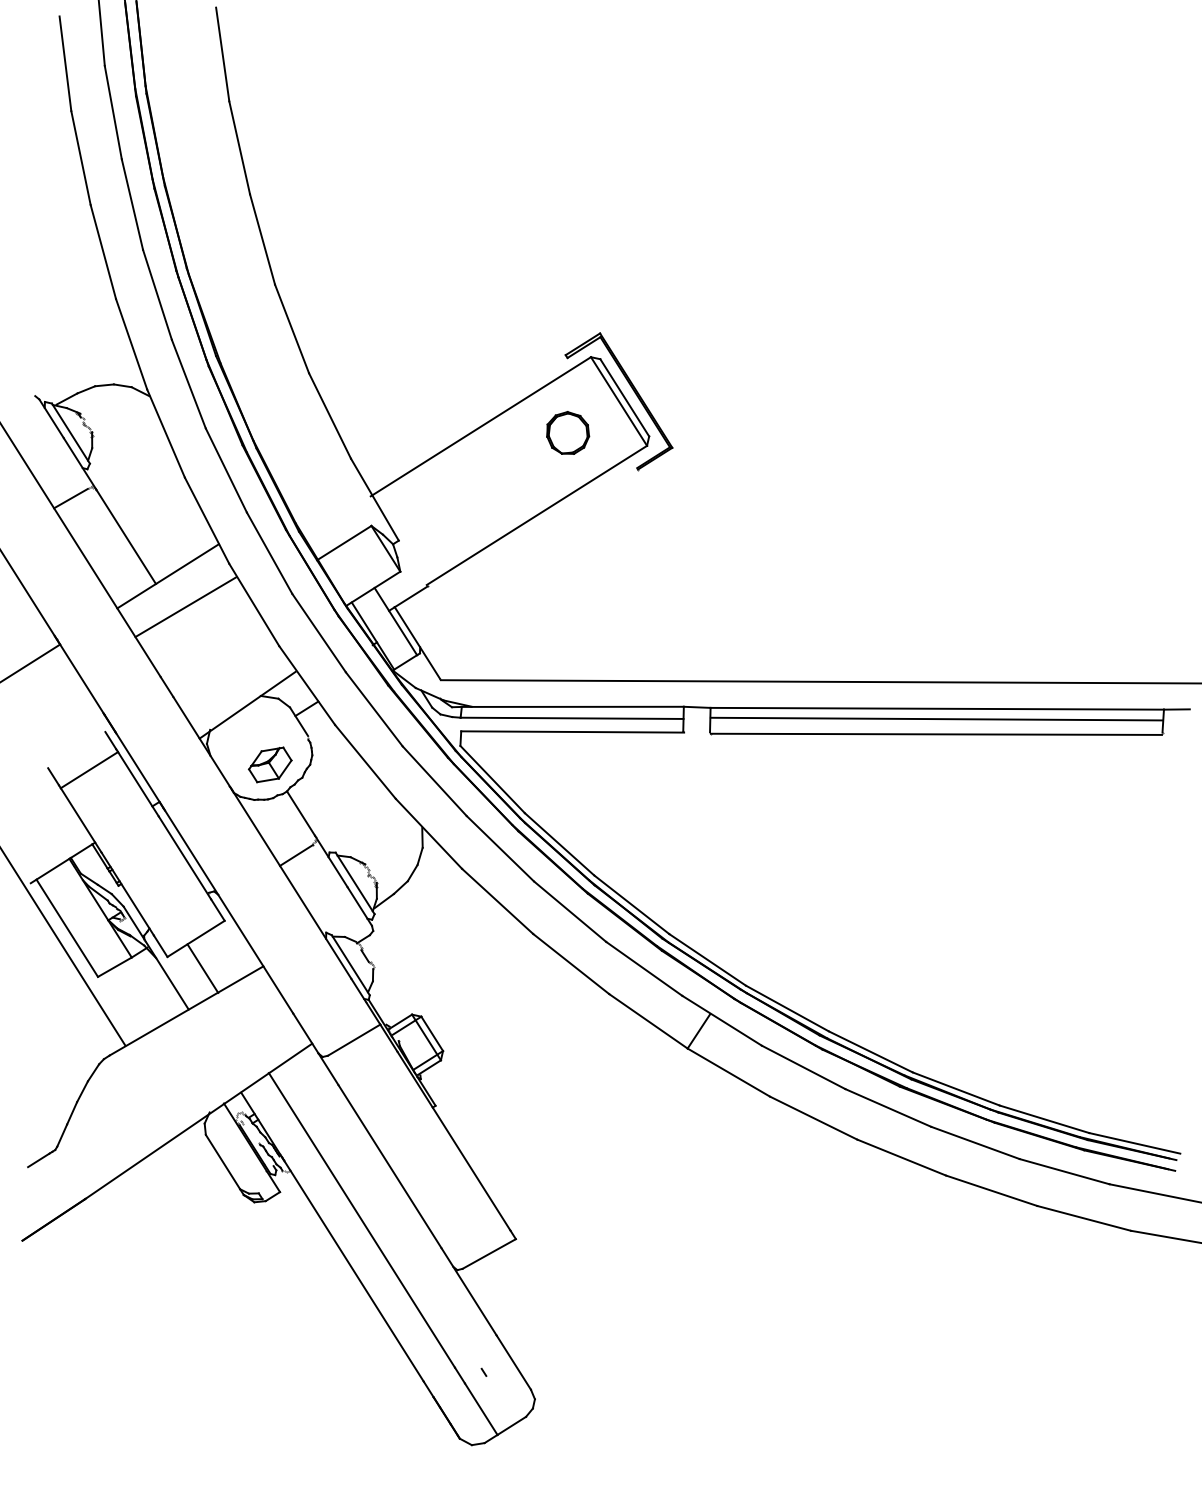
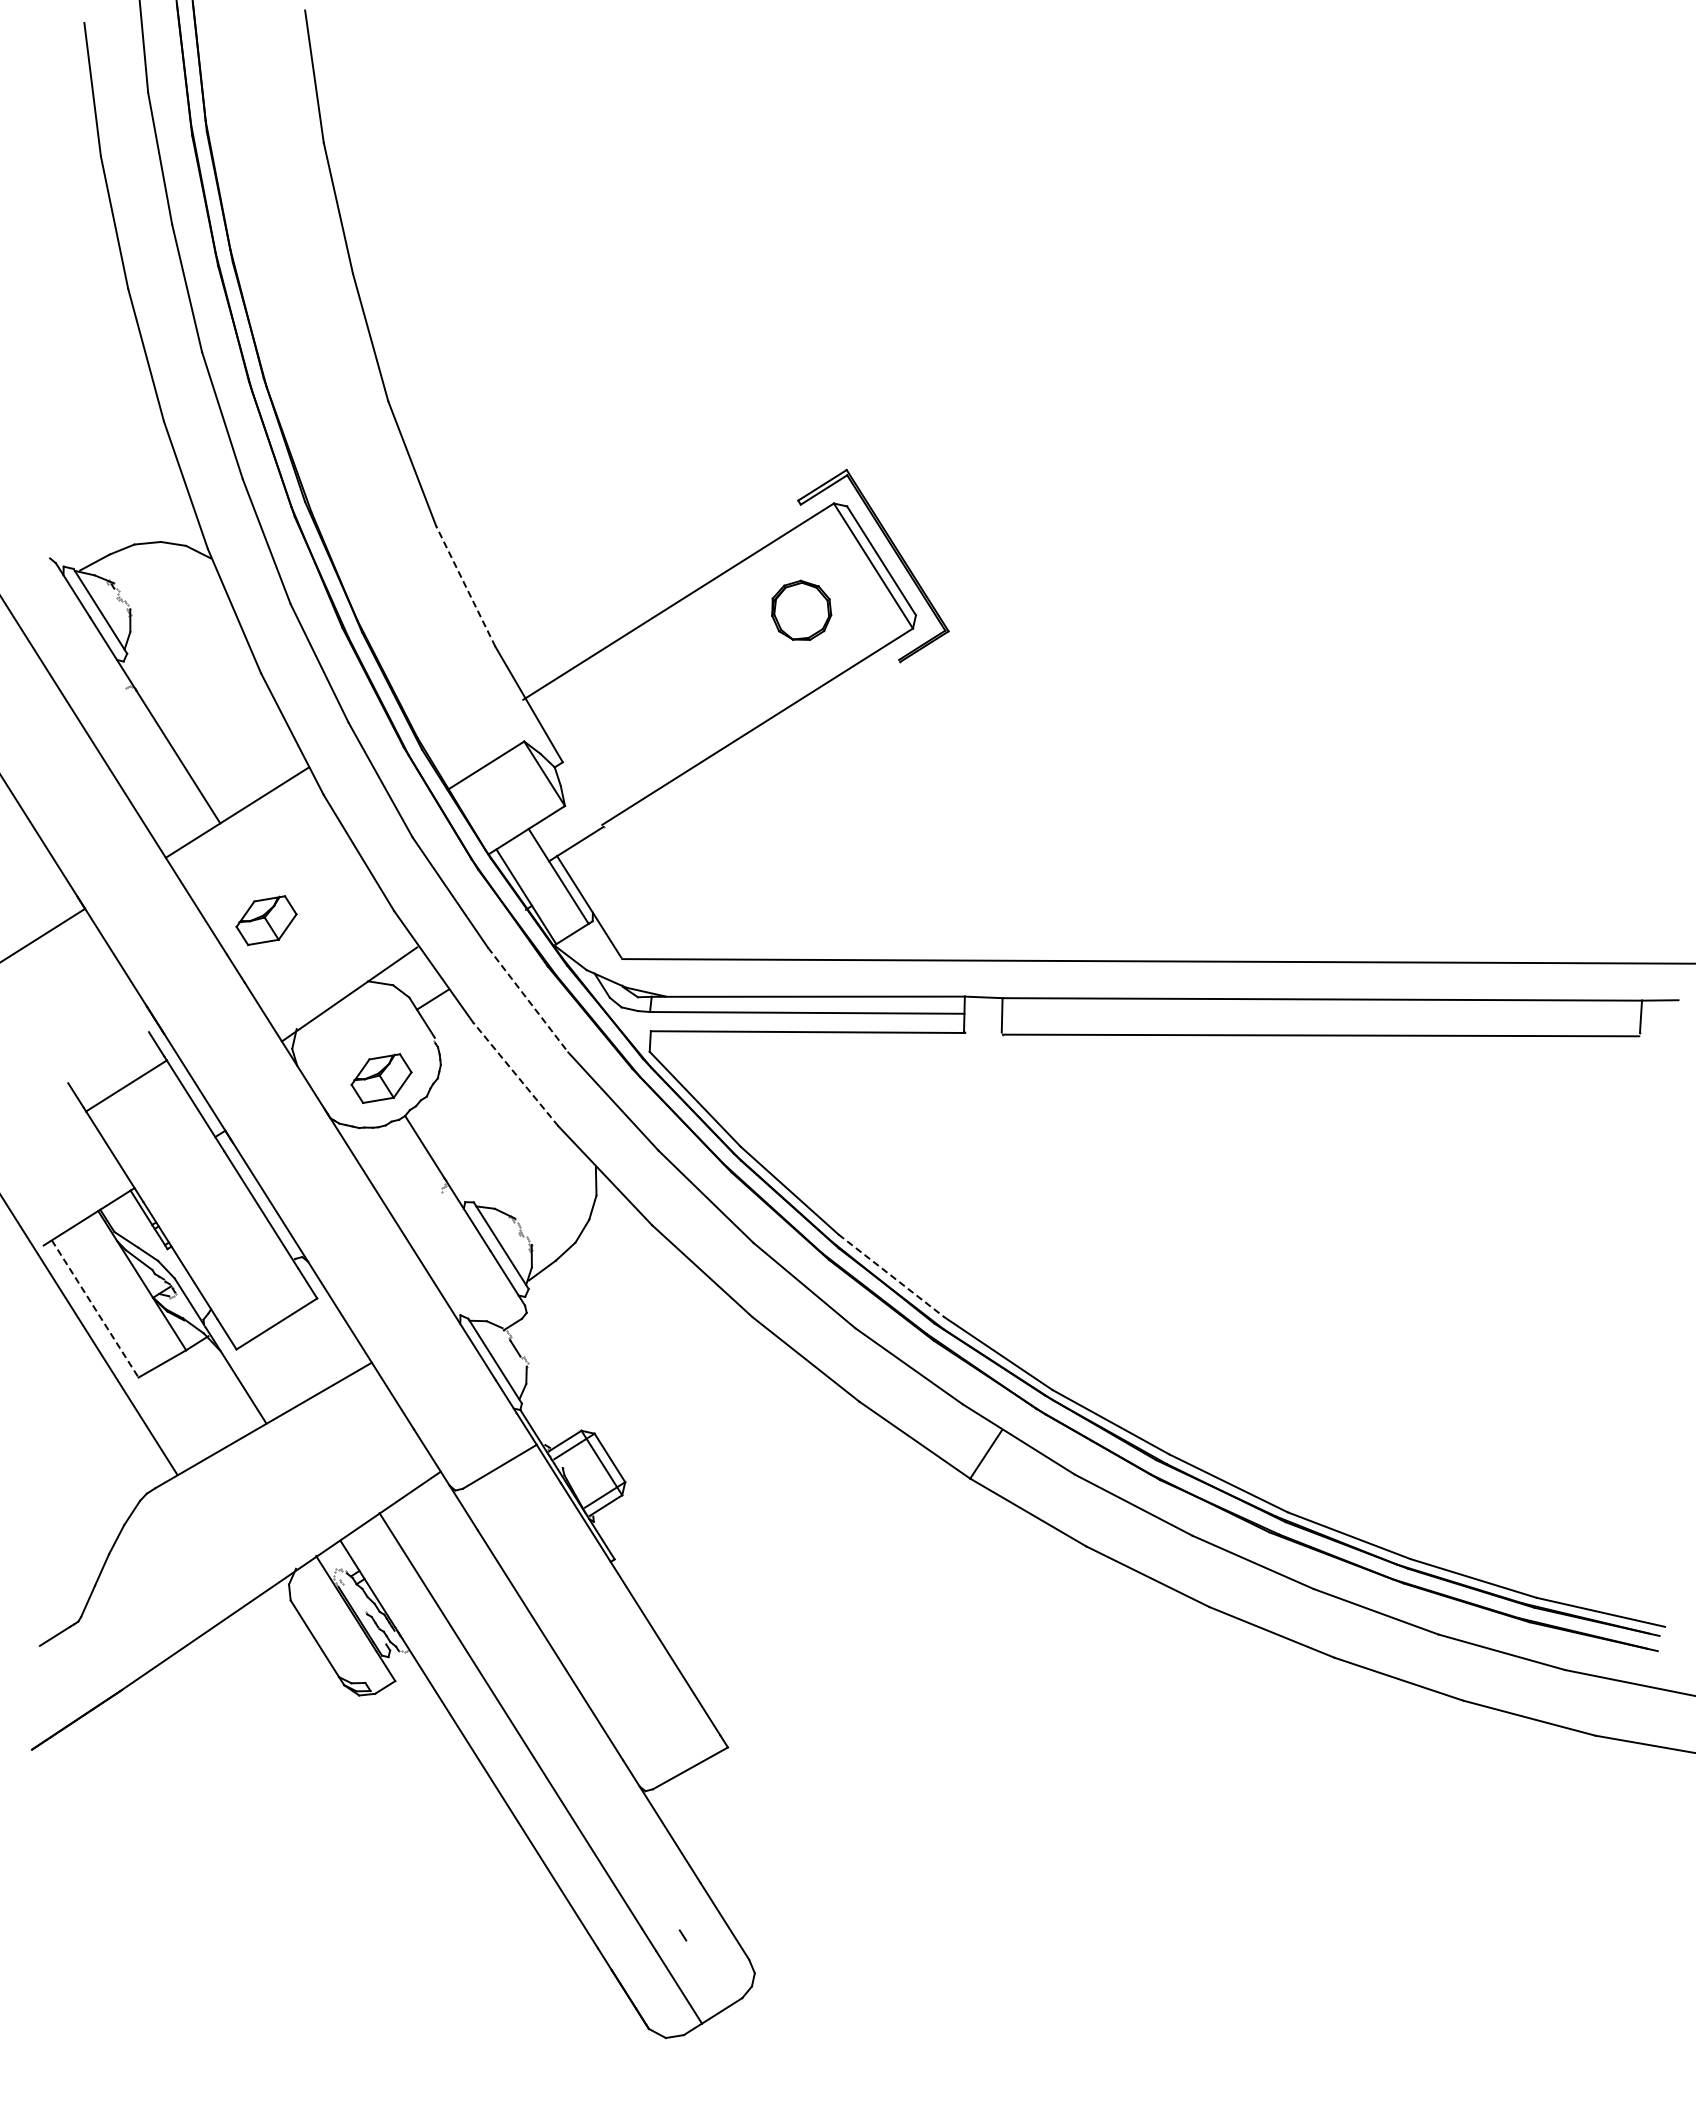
line: (329, 416) -> (465, 586), solid -> dashed
line: (71, 498) -> (100, 702), removed
line: (185, 607) -> (262, 856), removed
part: (188, 652) -> (266, 920), added
line: (374, 709) -> (528, 1000), solid -> dashed
line: (936, 718) -> (1321, 1013), removed
line: (365, 761) -> (515, 1073), solid -> dashed
line: (296, 855) -> (418, 1206), removed
line: (631, 905) -> (891, 1276), solid -> dashed
line: (67, 928) -> (95, 1309), solid -> dashed
line: (202, 968) -> (286, 1365), removed

